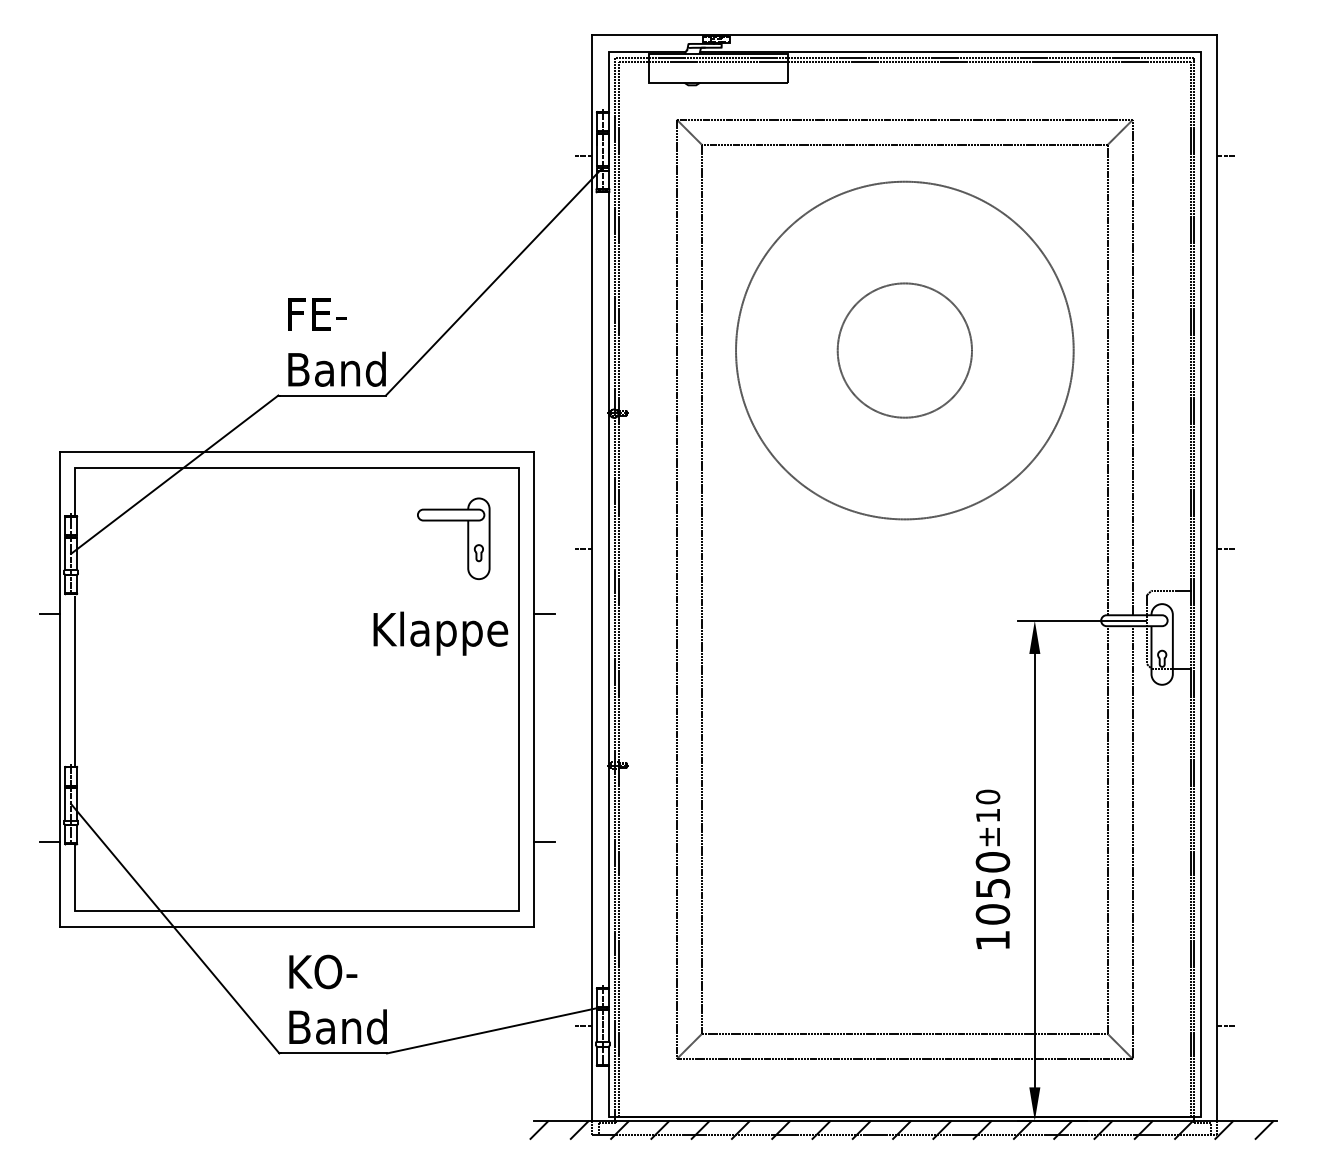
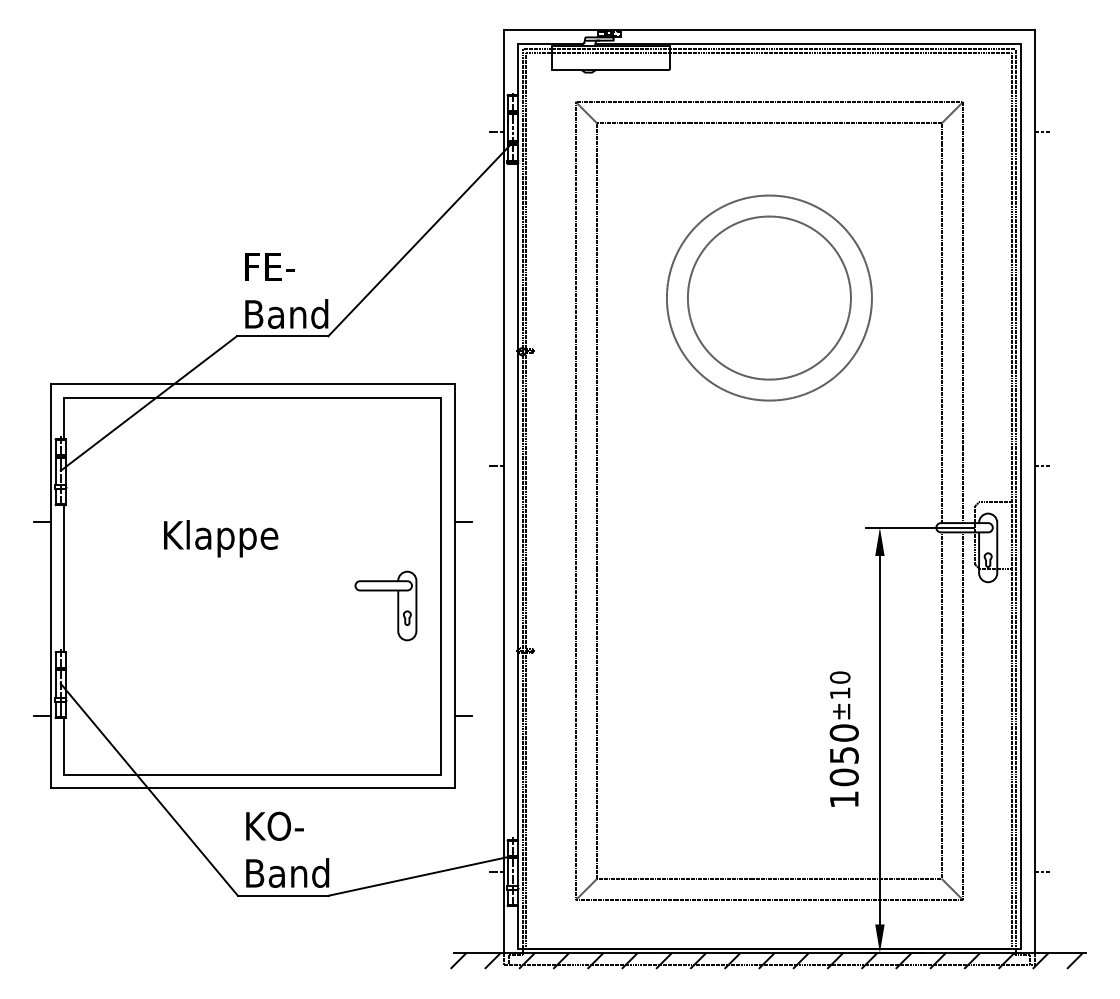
circle: (904, 350) -> (769, 298), size x0.71
circle: (904, 350) -> (769, 298), size x1.43
part: (467, 538) -> (397, 605), moved
text: (440, 633) -> (220, 538), moved

